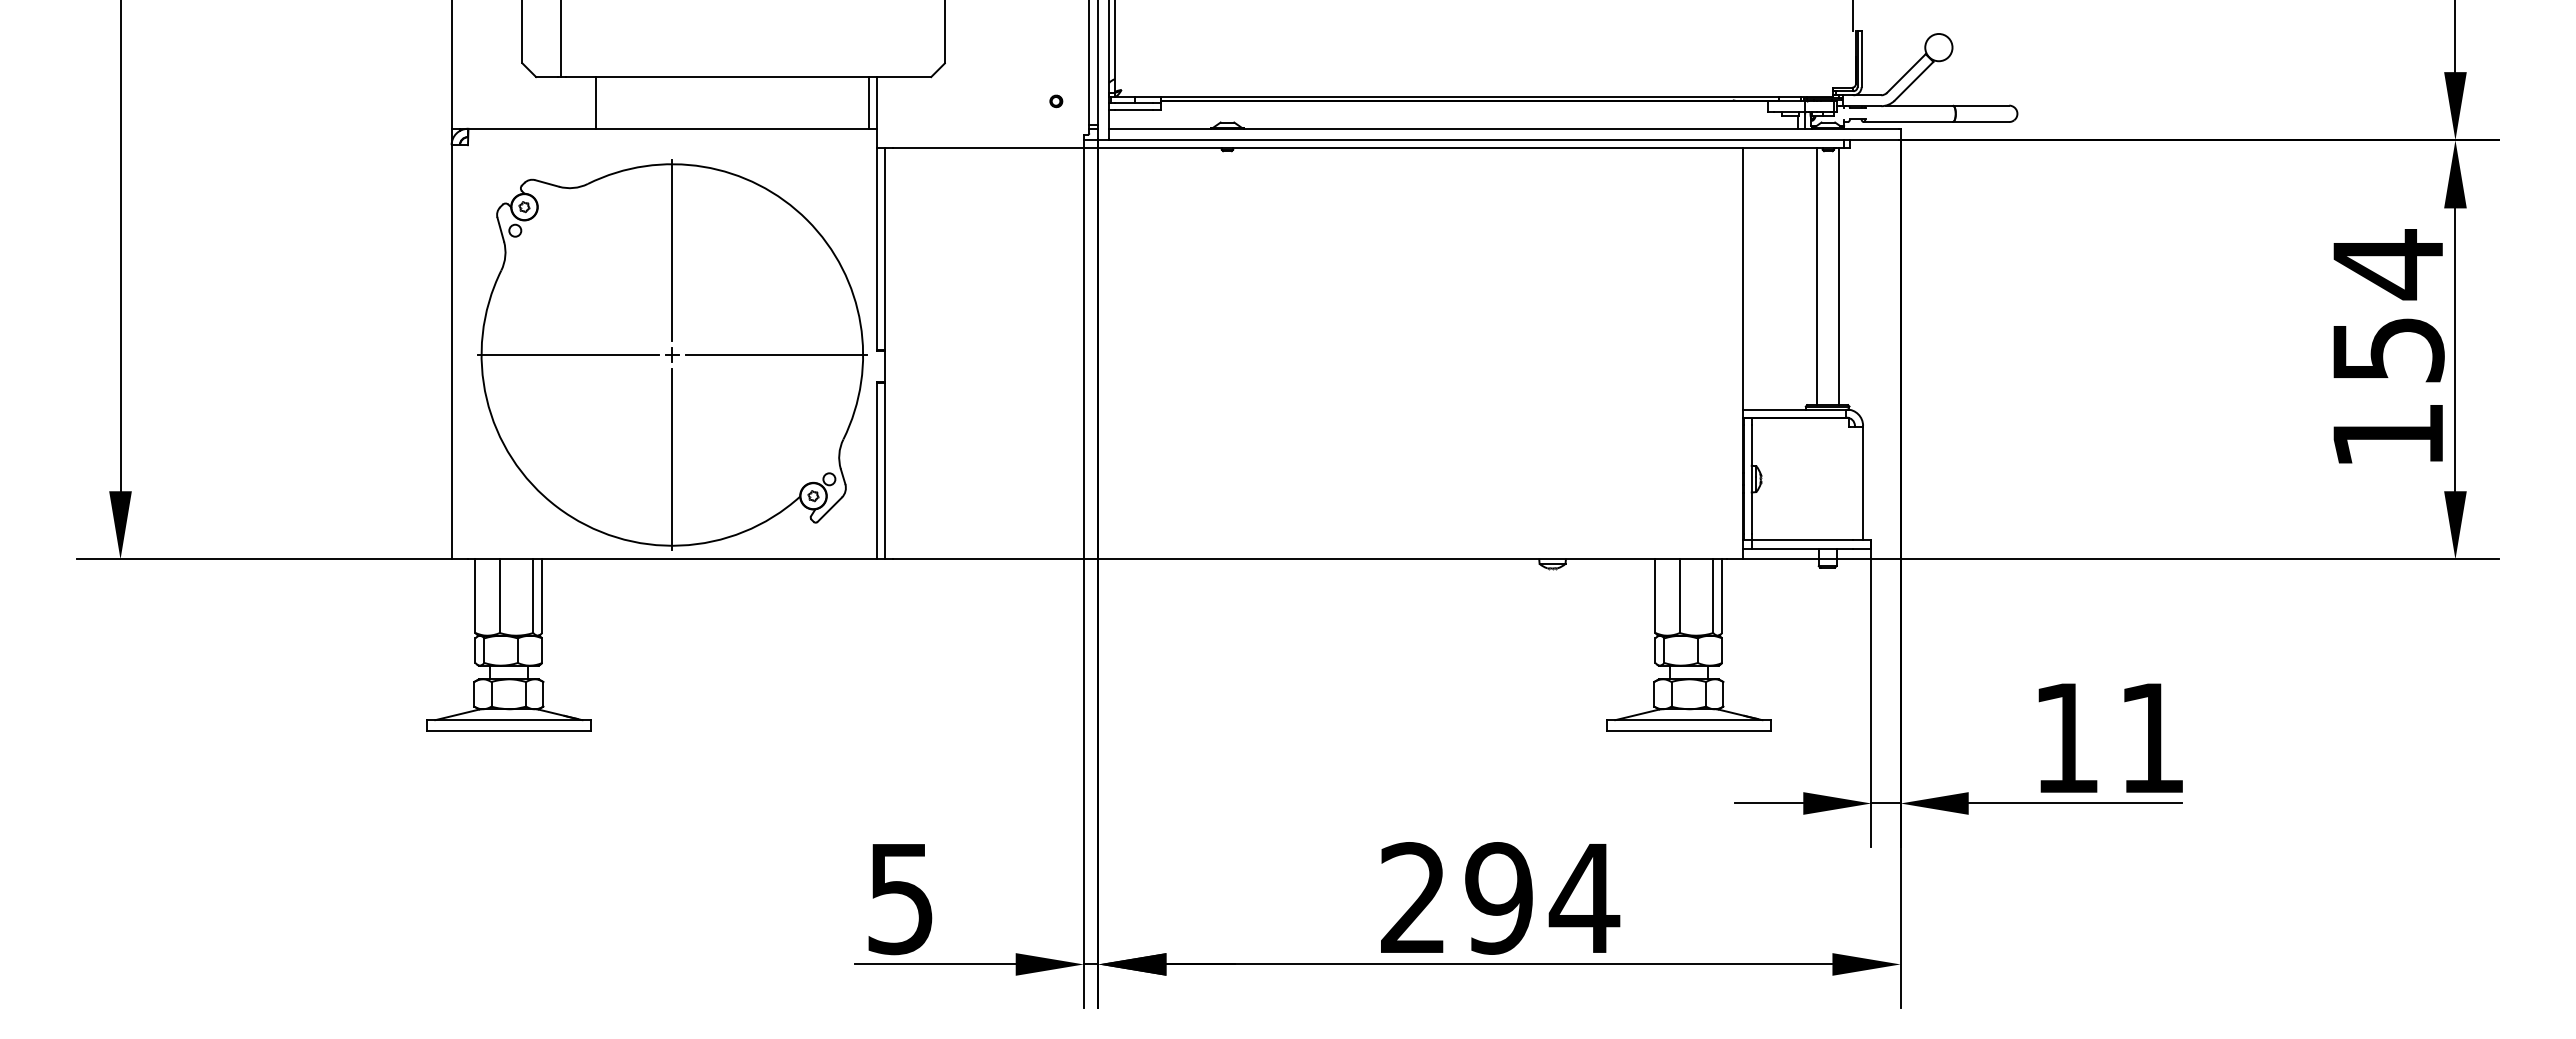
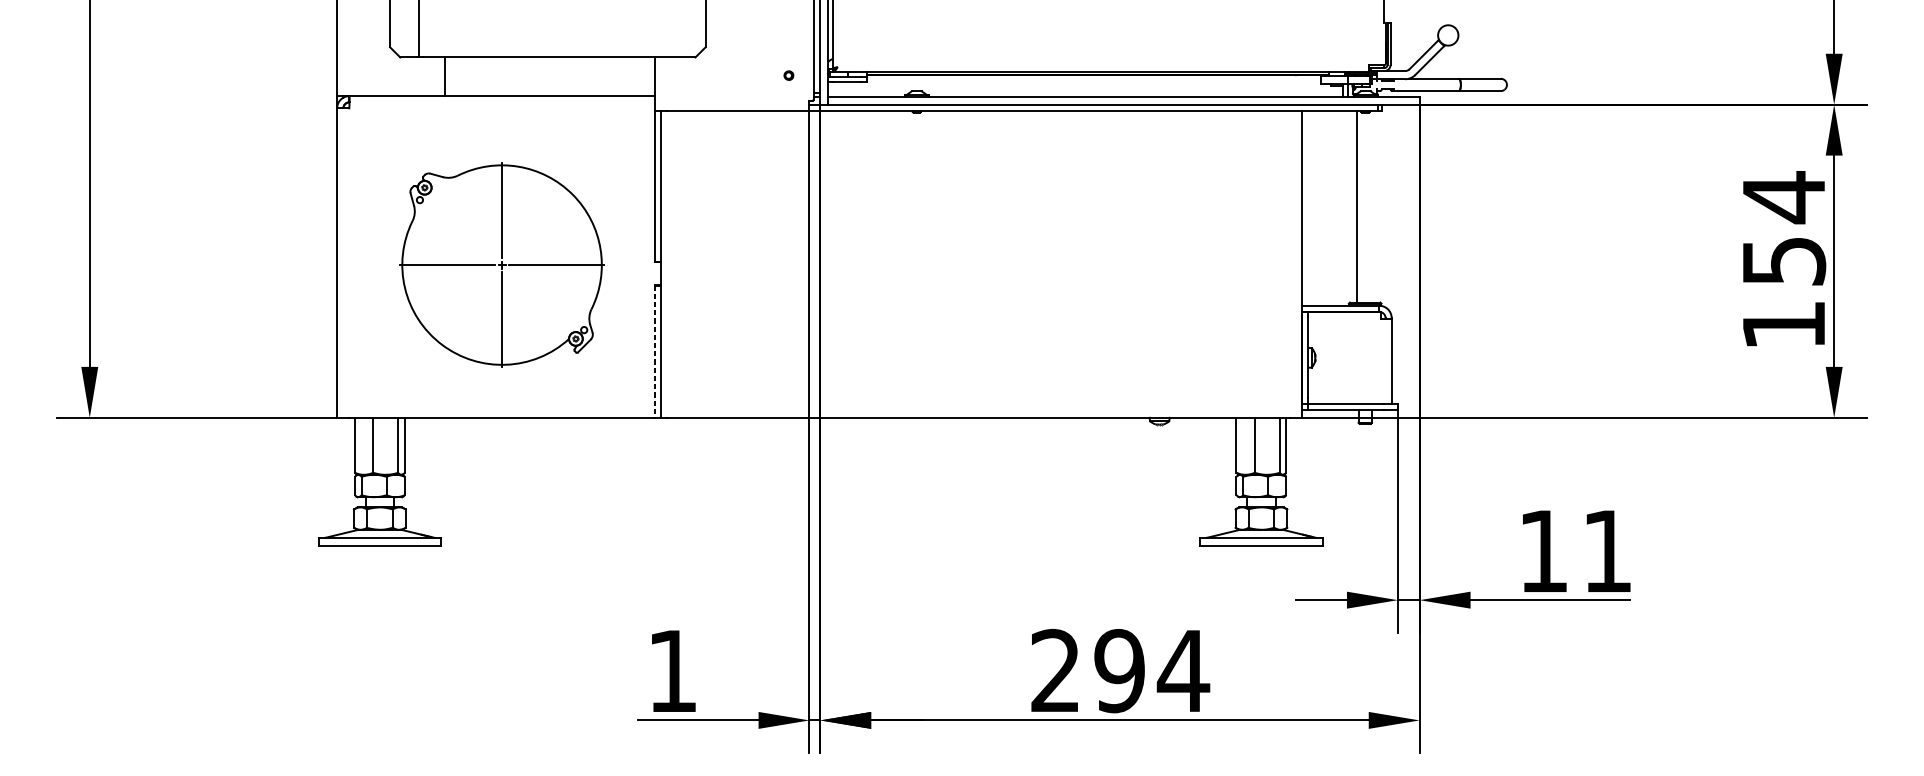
line: (868, 102) -> (648, 76), removed
line: (1838, 276) -> (1373, 206), removed
part: (672, 354) -> (502, 264), size x0.7
line: (876, 470) -> (654, 351), solid -> dashed
text: (900, 899) -> (672, 671), 5 -> 1

